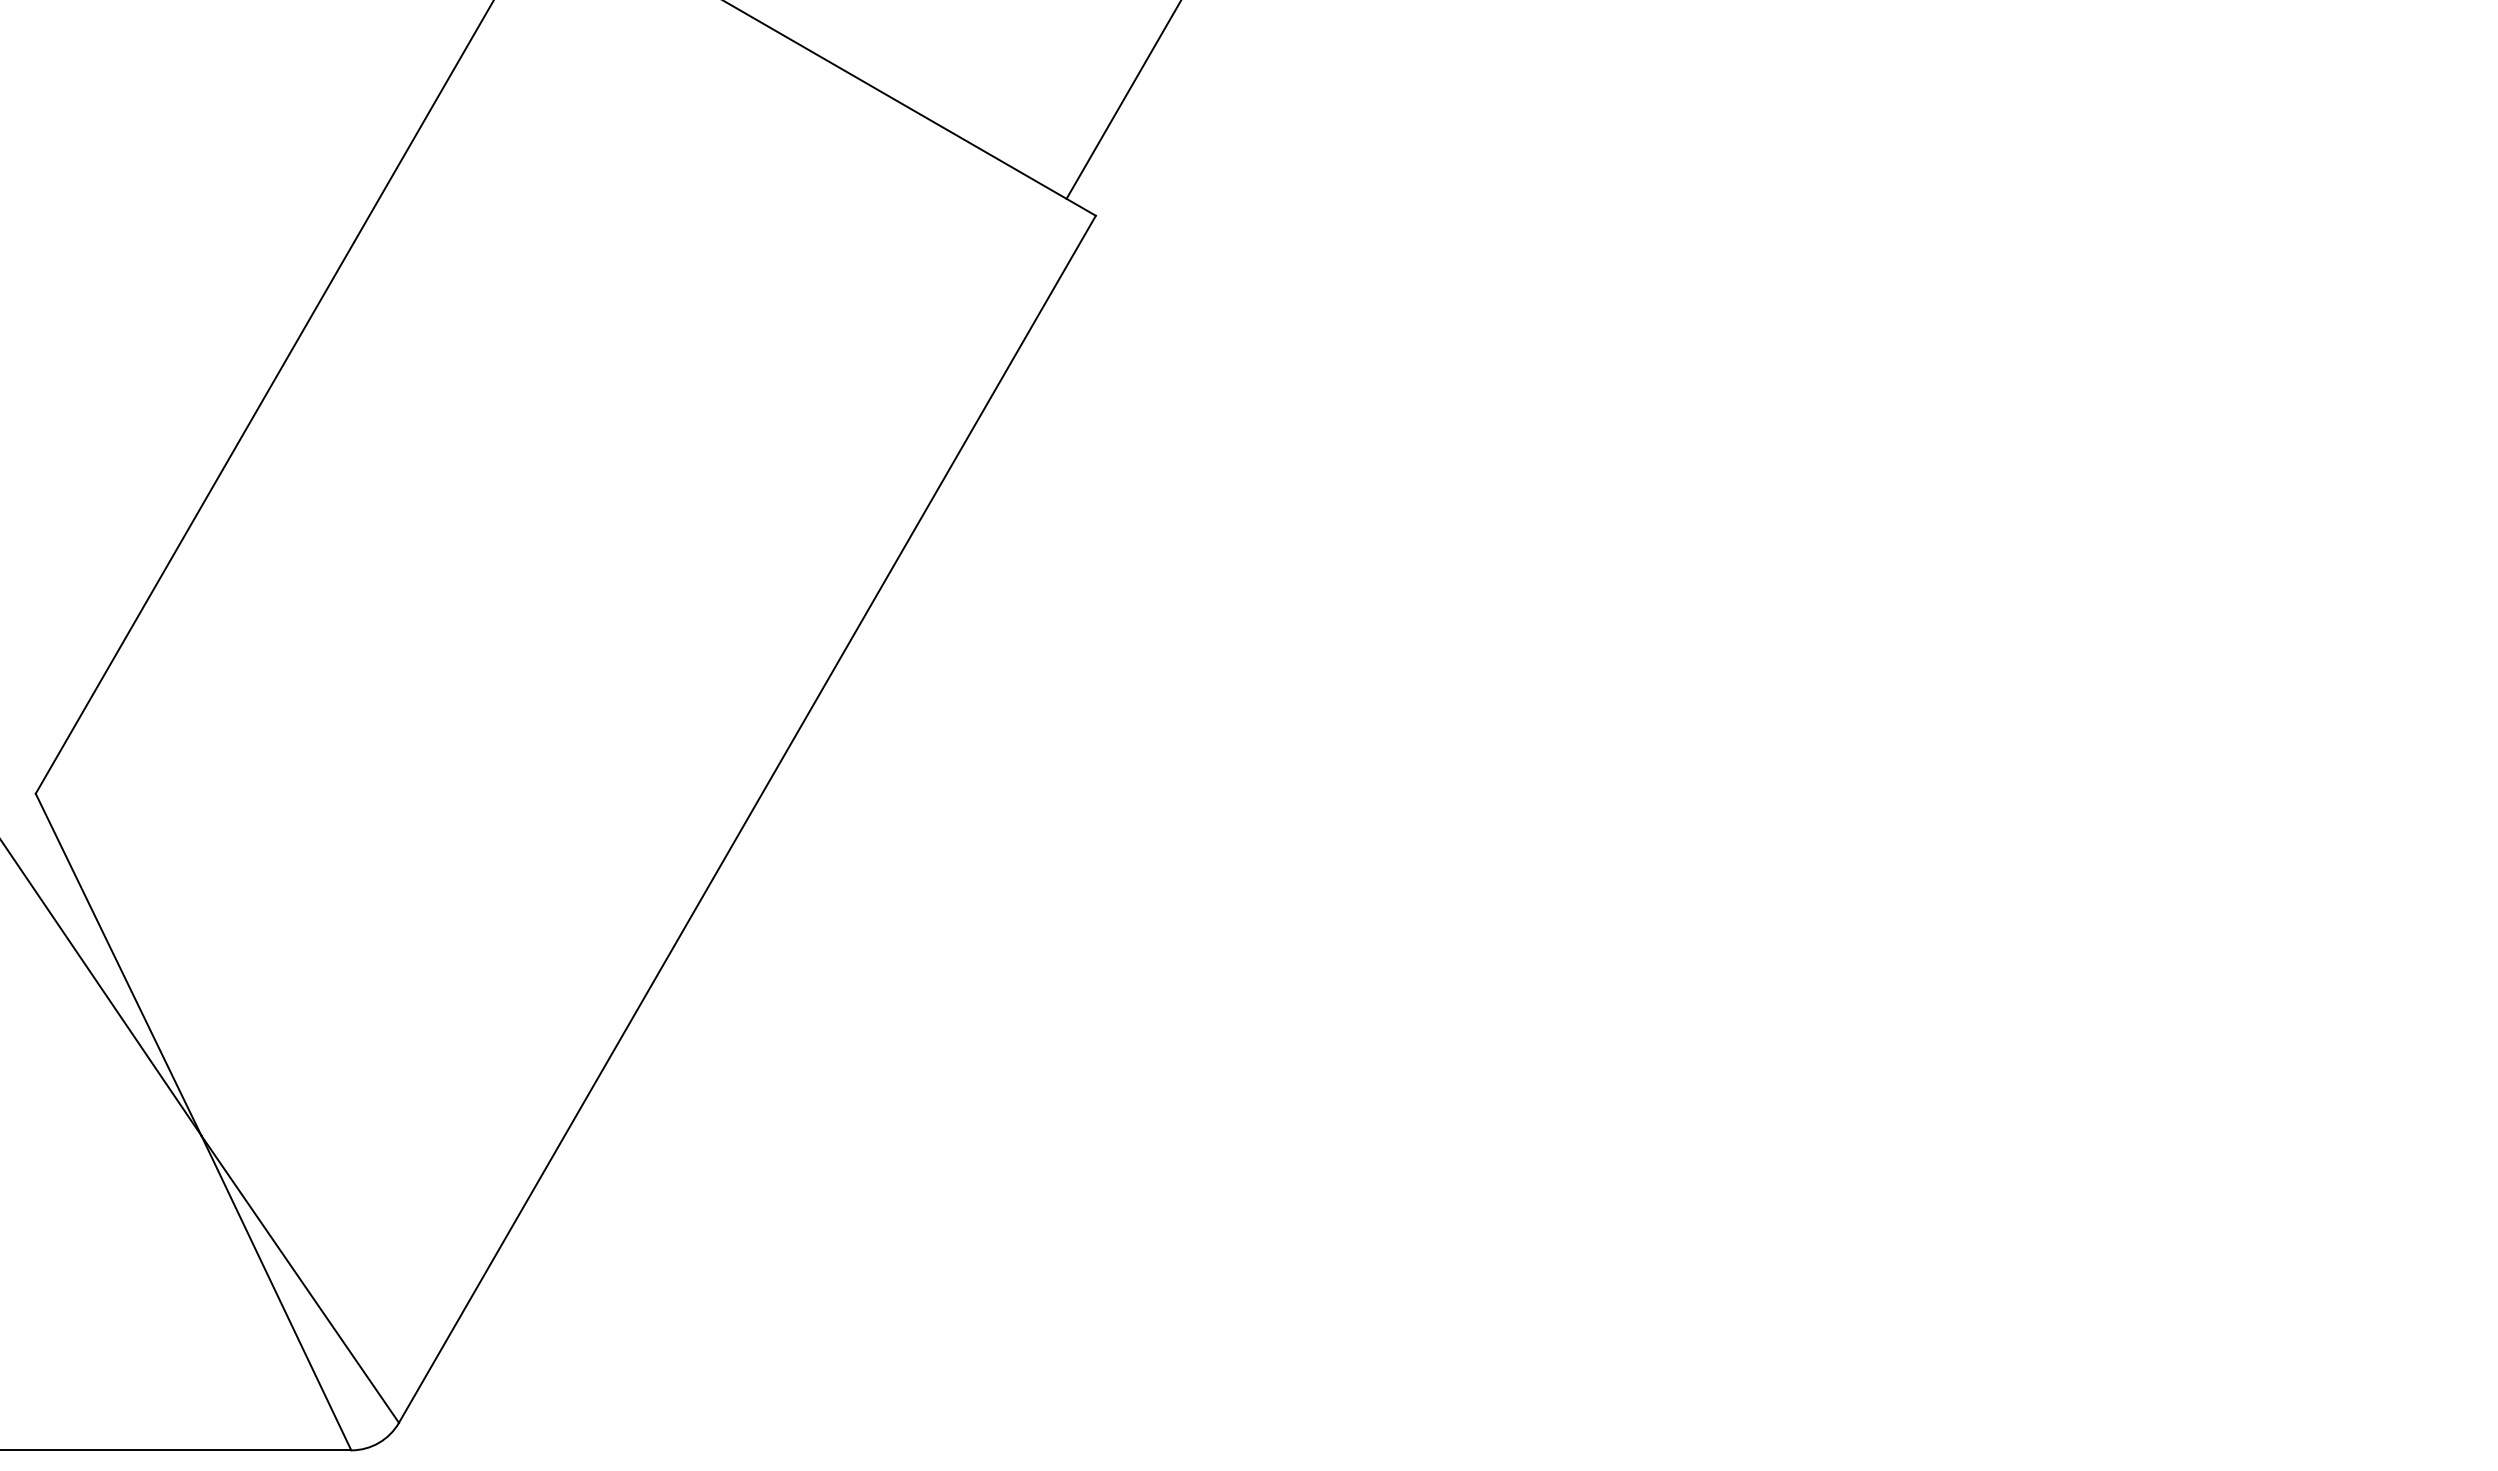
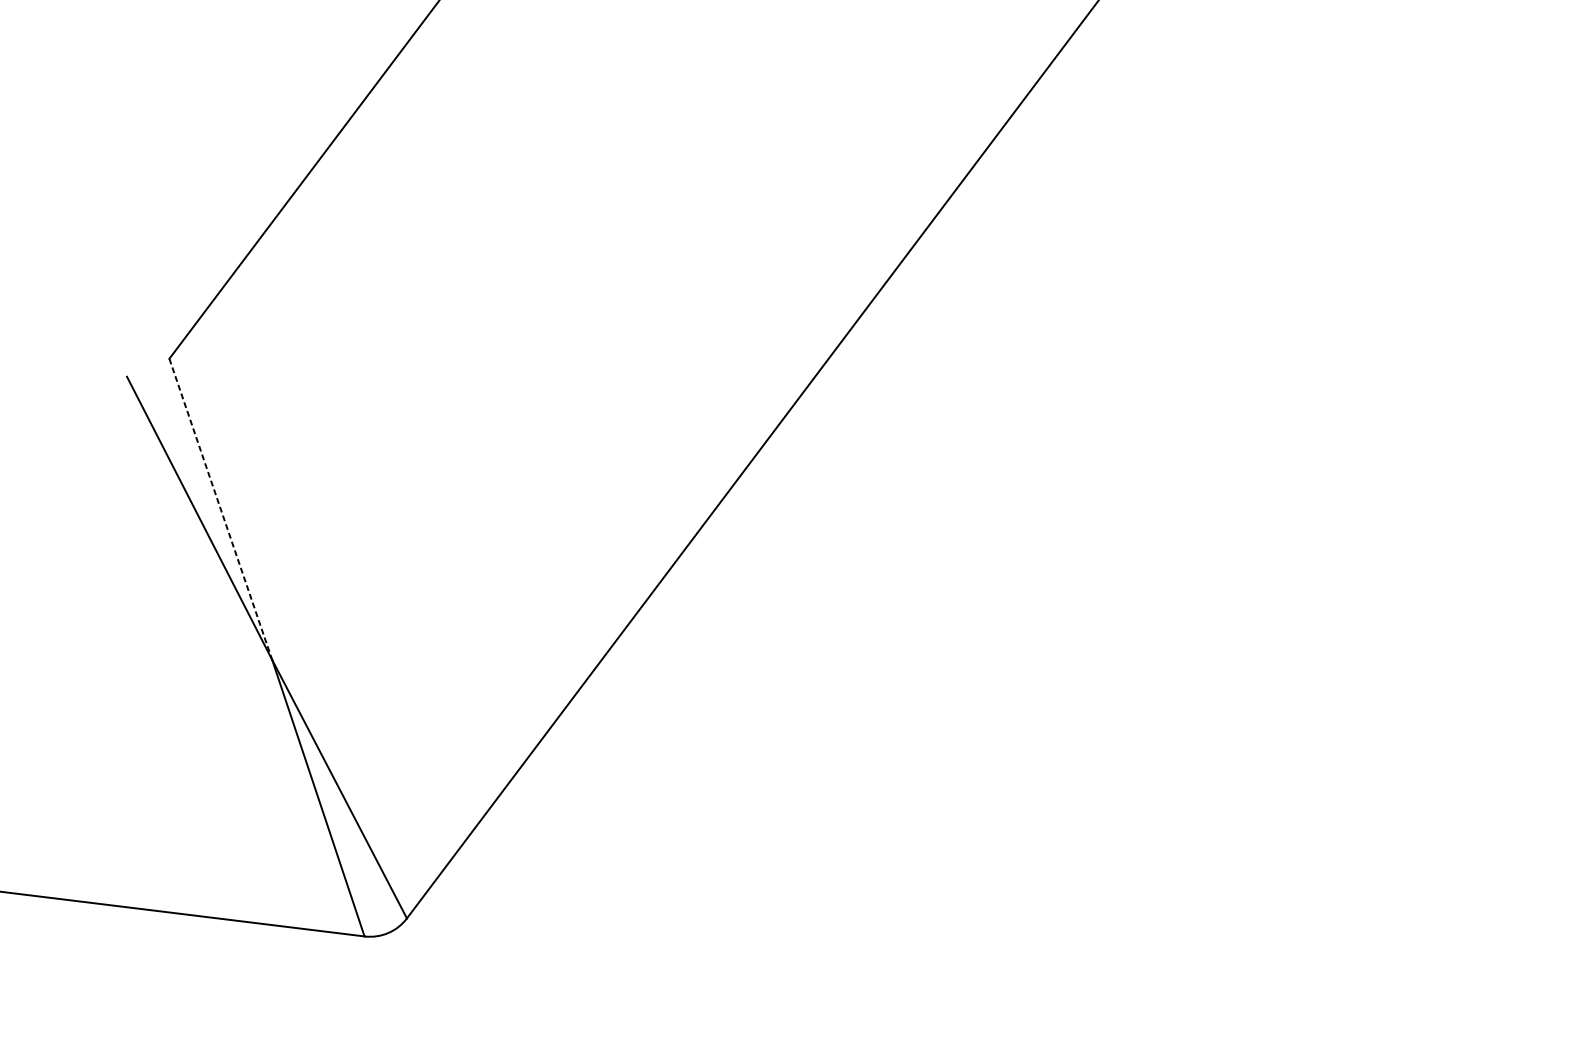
line: (118, 965) -> (220, 509), solid -> dashed

